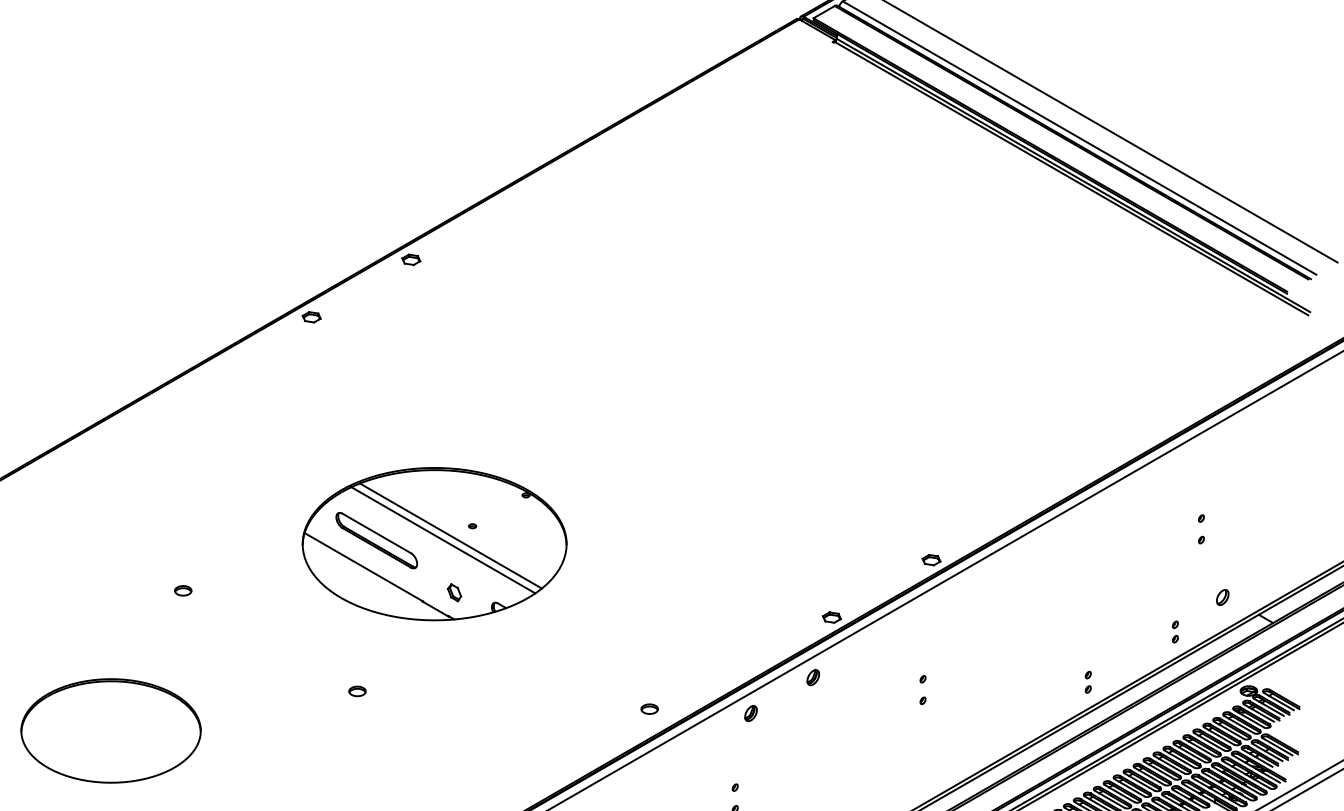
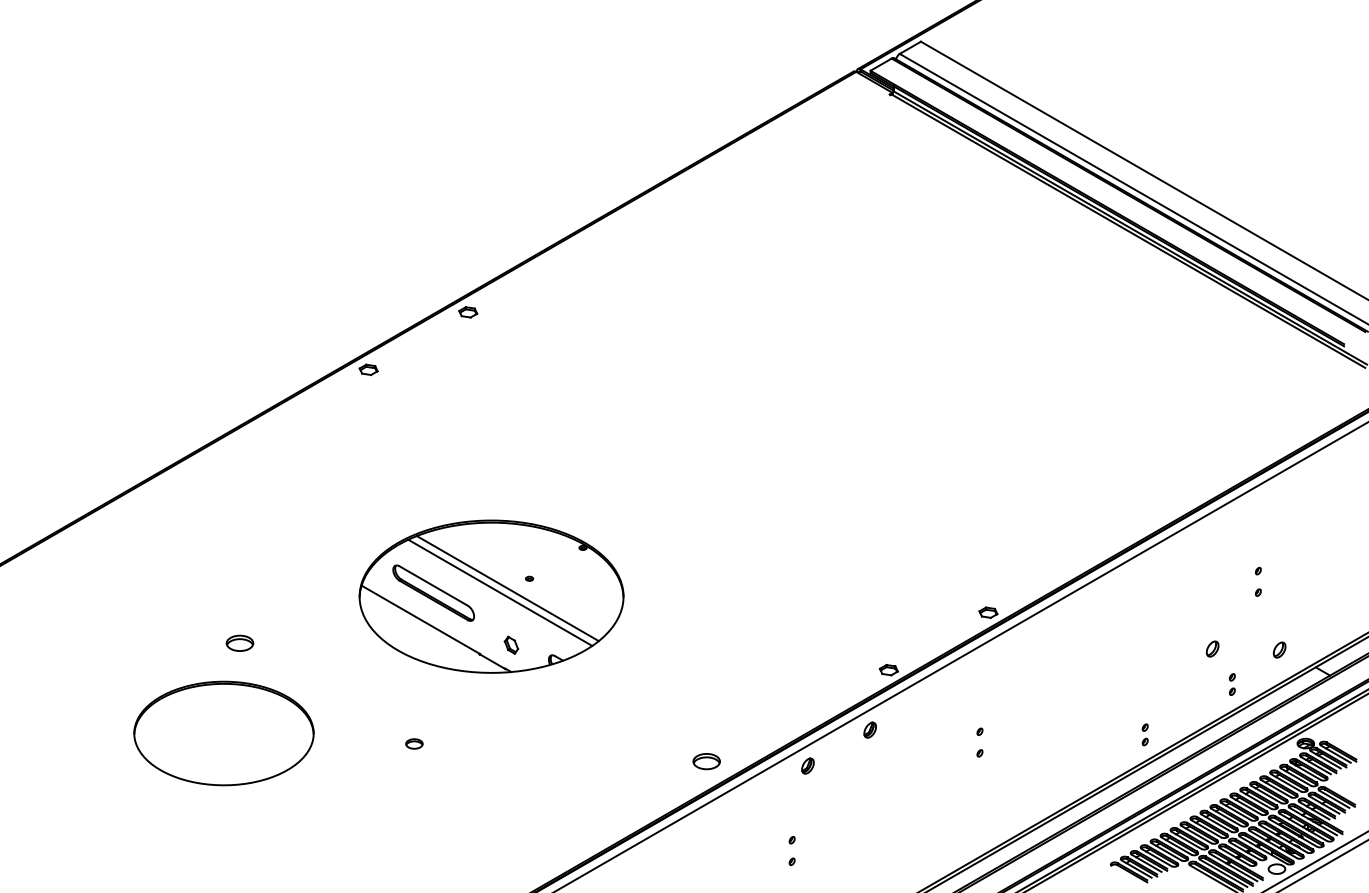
part: (183, 590) -> (240, 643), size x1.6
part: (1155, 595) -> (1212, 648), added
part: (649, 708) -> (706, 761), size x1.6
part: (110, 730) -> (223, 733), moved

